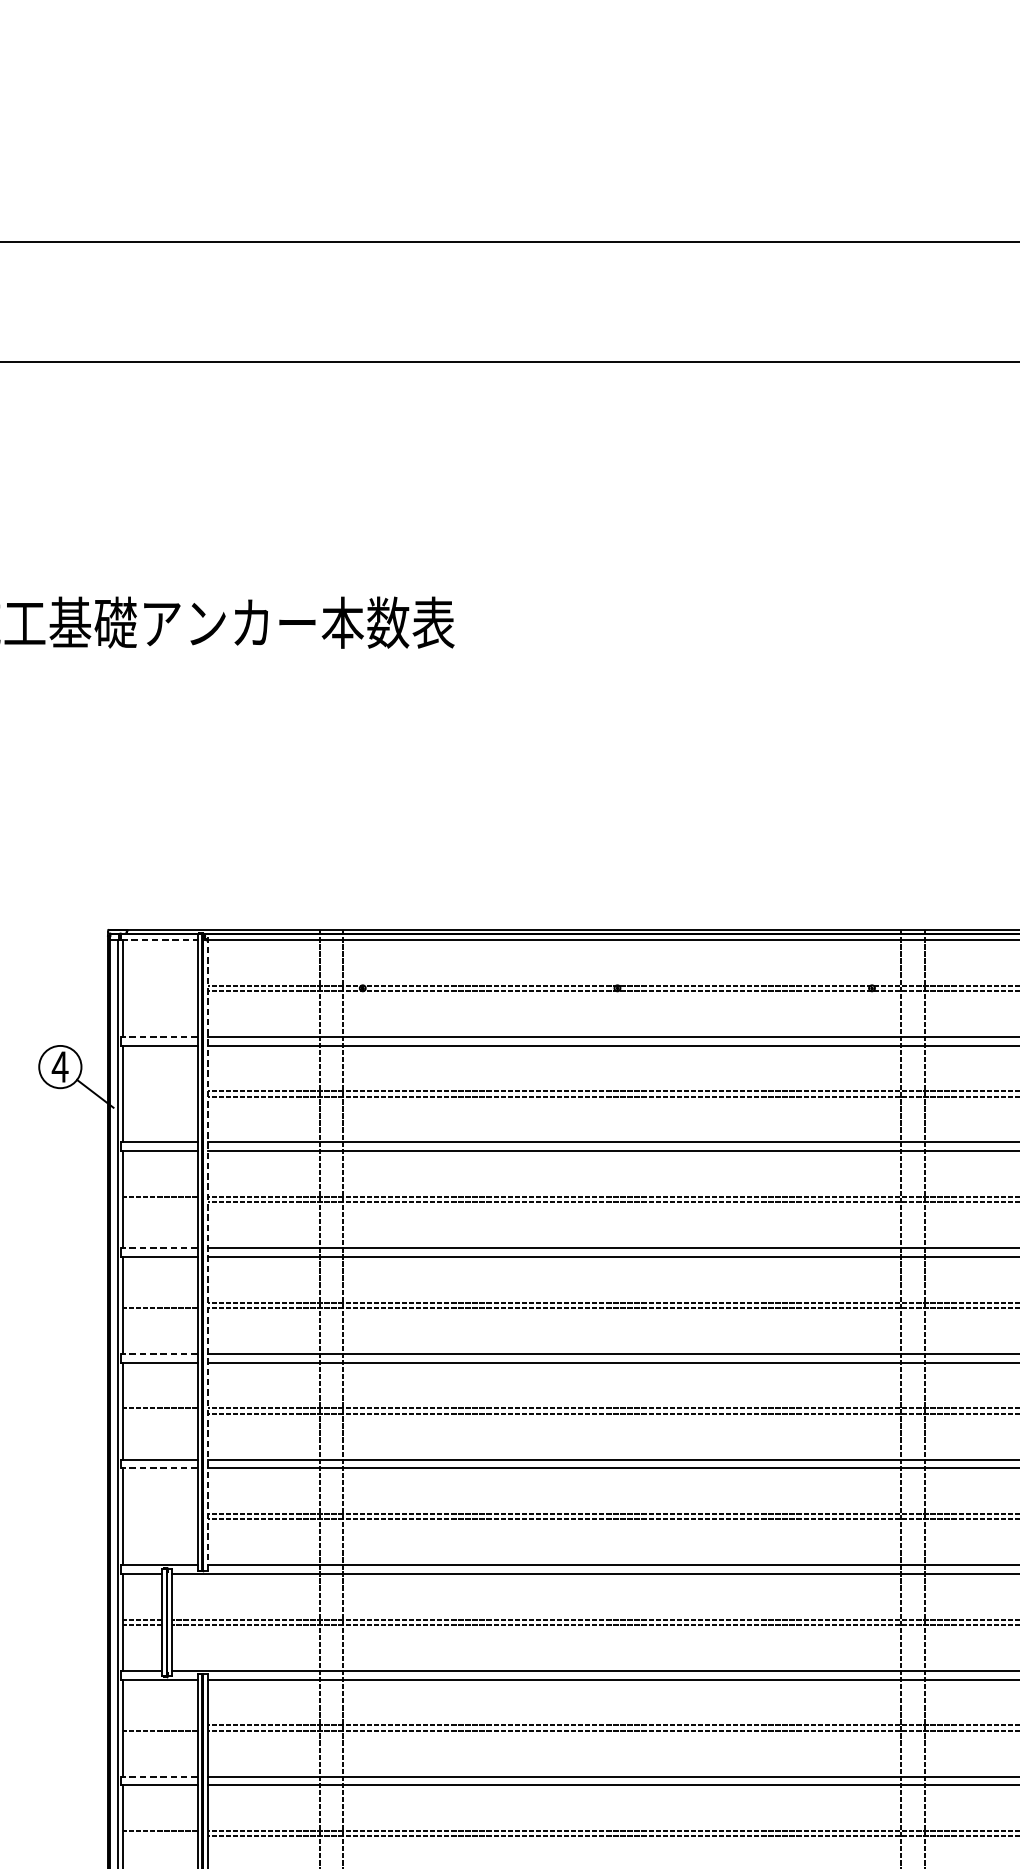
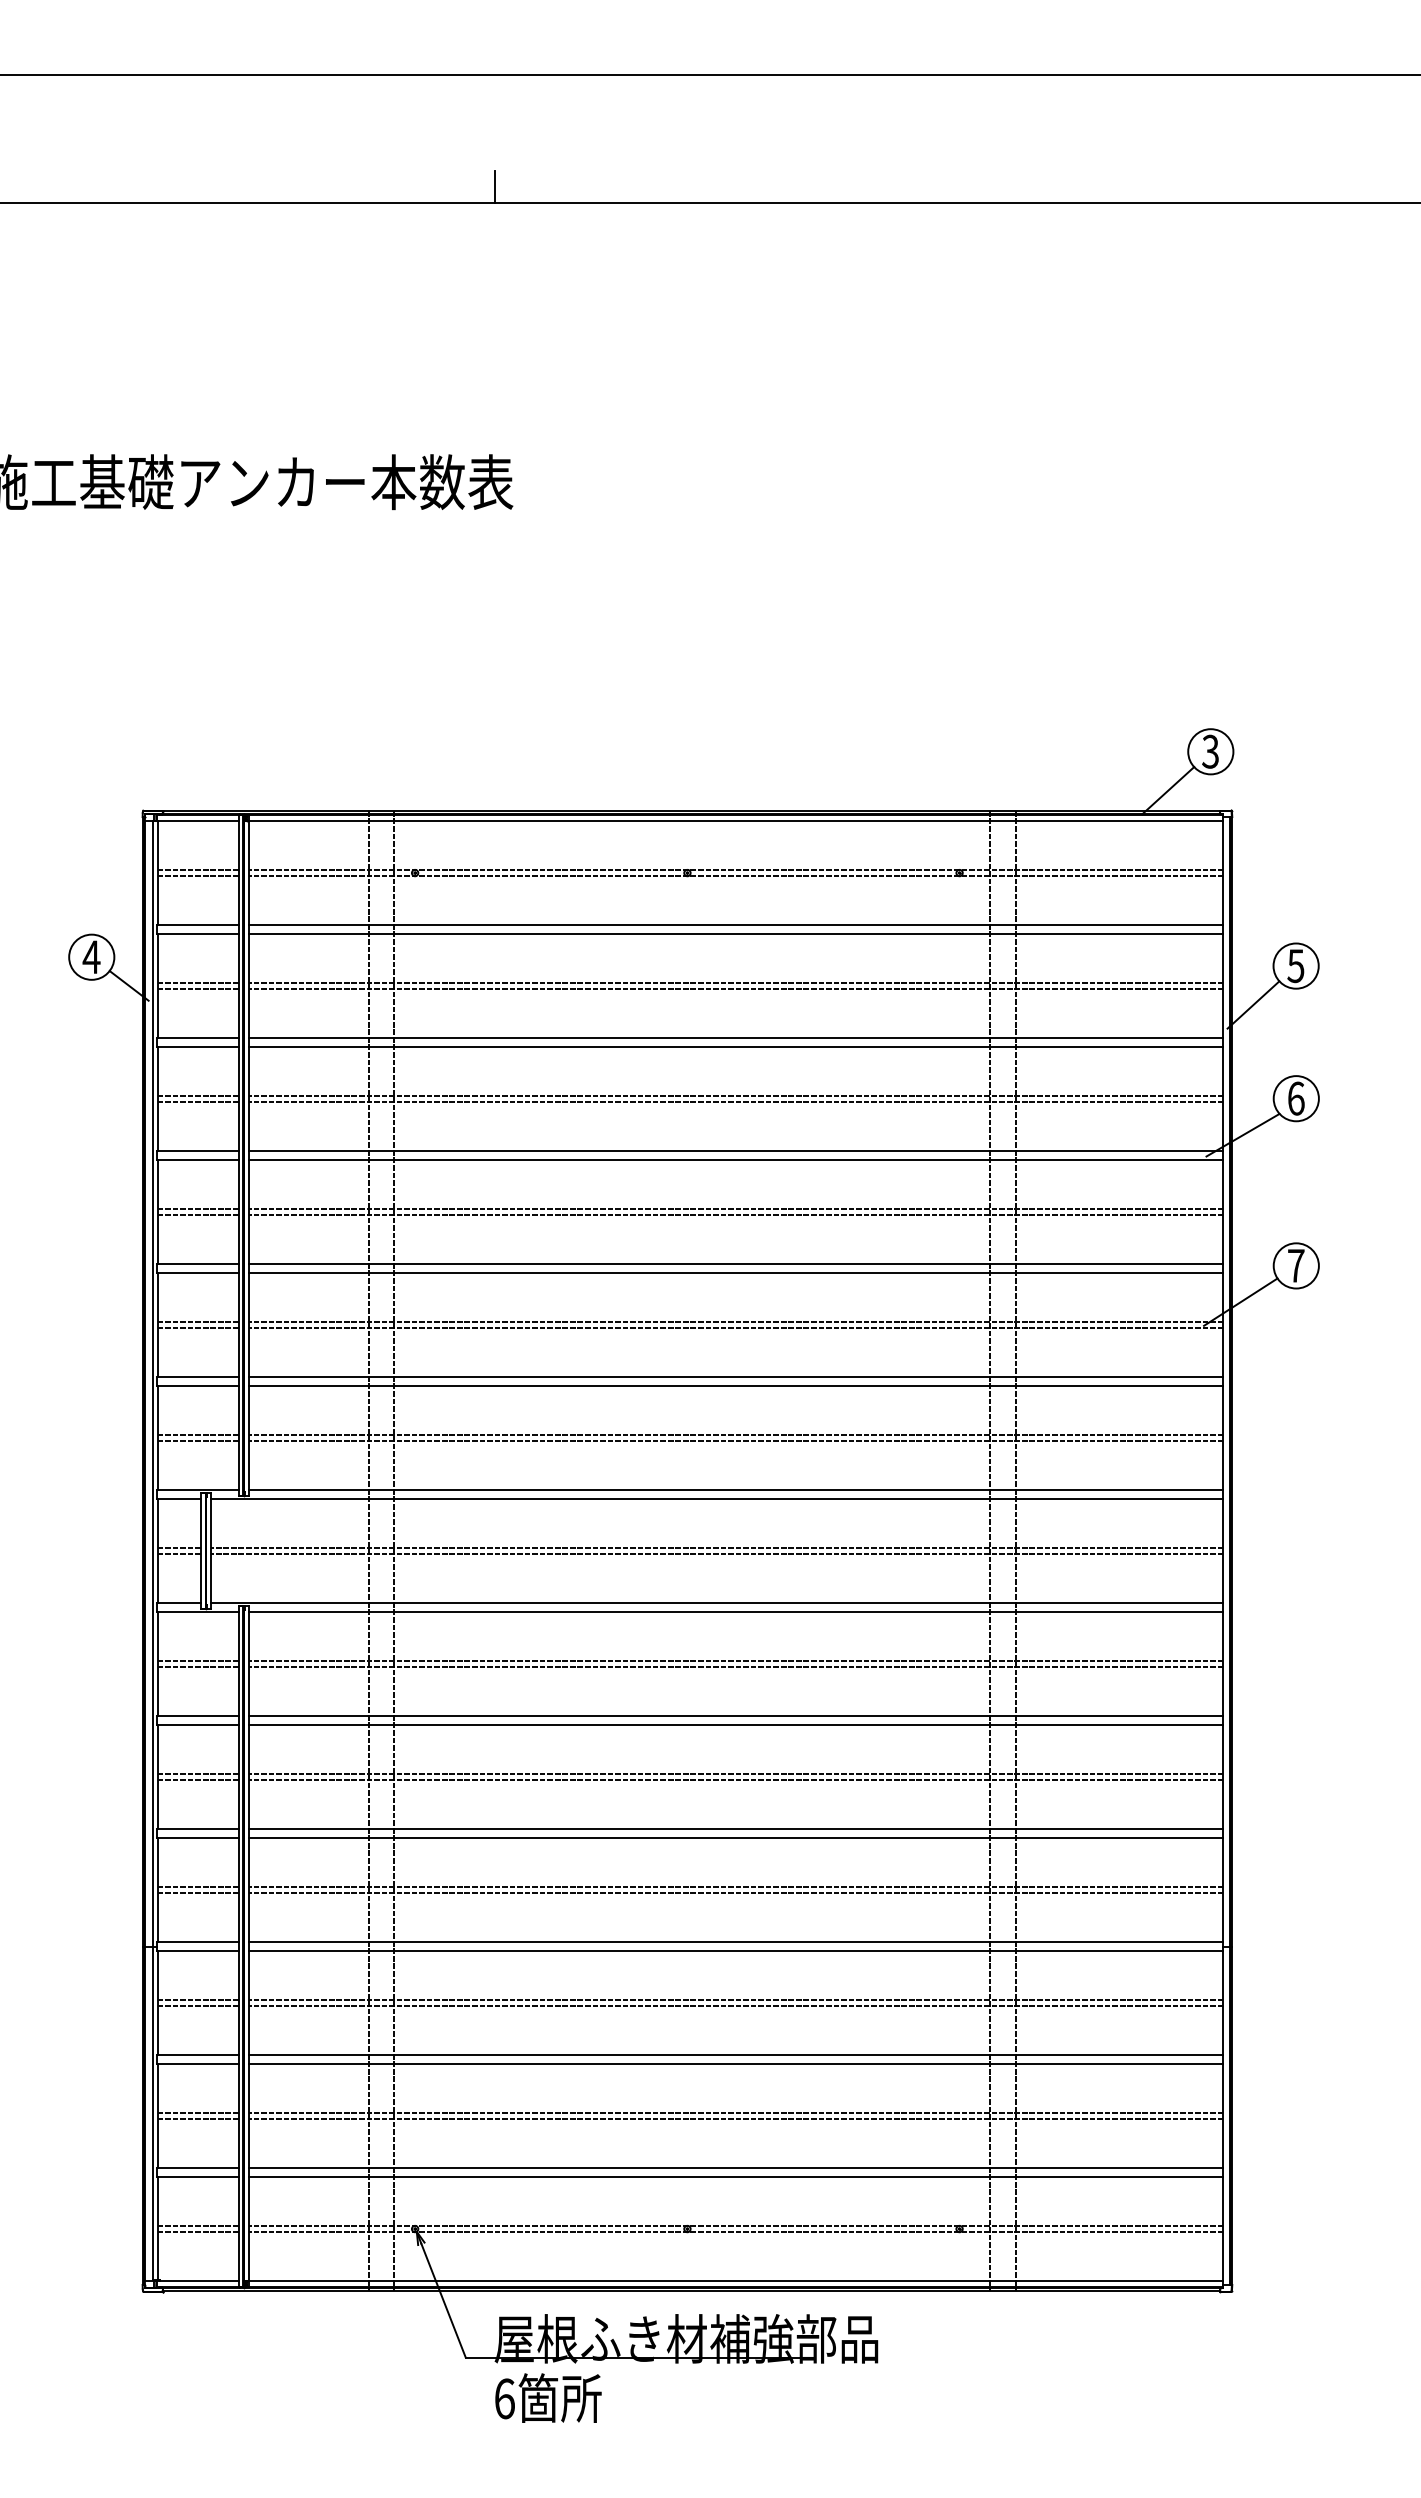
line: (437, 346) -> (494, 186), added
line: (160, 940) -> (198, 821), dashed -> solid
line: (160, 985) -> (198, 870), added
line: (160, 990) -> (198, 875), added
line: (159, 1036) -> (197, 924), dashed -> solid
line: (160, 1091) -> (198, 983), added
line: (160, 1096) -> (198, 988), added
line: (160, 1201) -> (198, 1101), added
line: (159, 1247) -> (197, 1150), dashed -> solid
line: (207, 1251) -> (249, 1154), dashed -> solid
line: (160, 1302) -> (198, 1209), added
line: (159, 1353) -> (197, 1263), dashed -> solid
line: (160, 1413) -> (198, 1327), added
line: (159, 1468) -> (197, 1386), dashed -> solid
line: (160, 1514) -> (198, 1435), added
line: (160, 1519) -> (198, 1440), added
line: (160, 1725) -> (198, 1661), added
line: (159, 1776) -> (197, 1715), dashed -> solid
line: (160, 1836) -> (198, 1779), added

